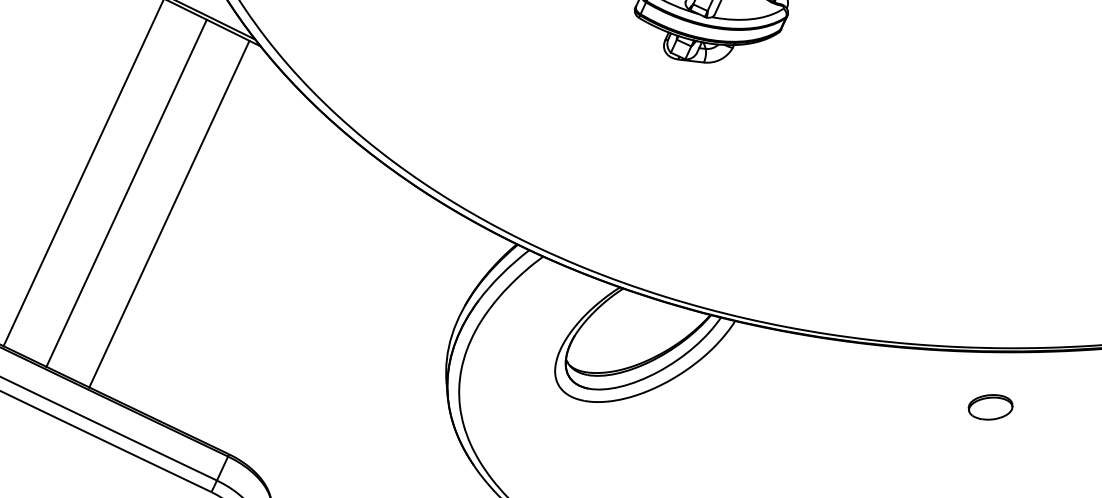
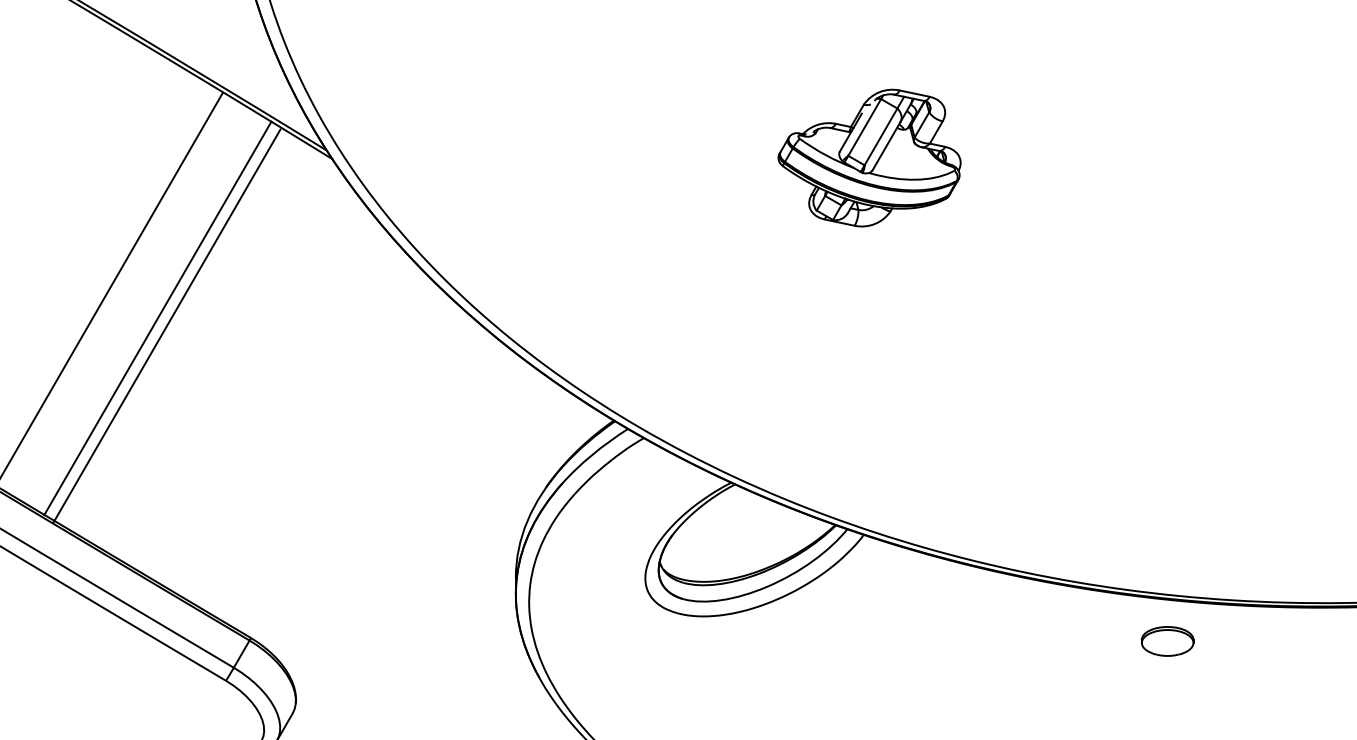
line: (168, 214) -> (166, 325), moved
part: (990, 407) -> (1167, 641), moved

